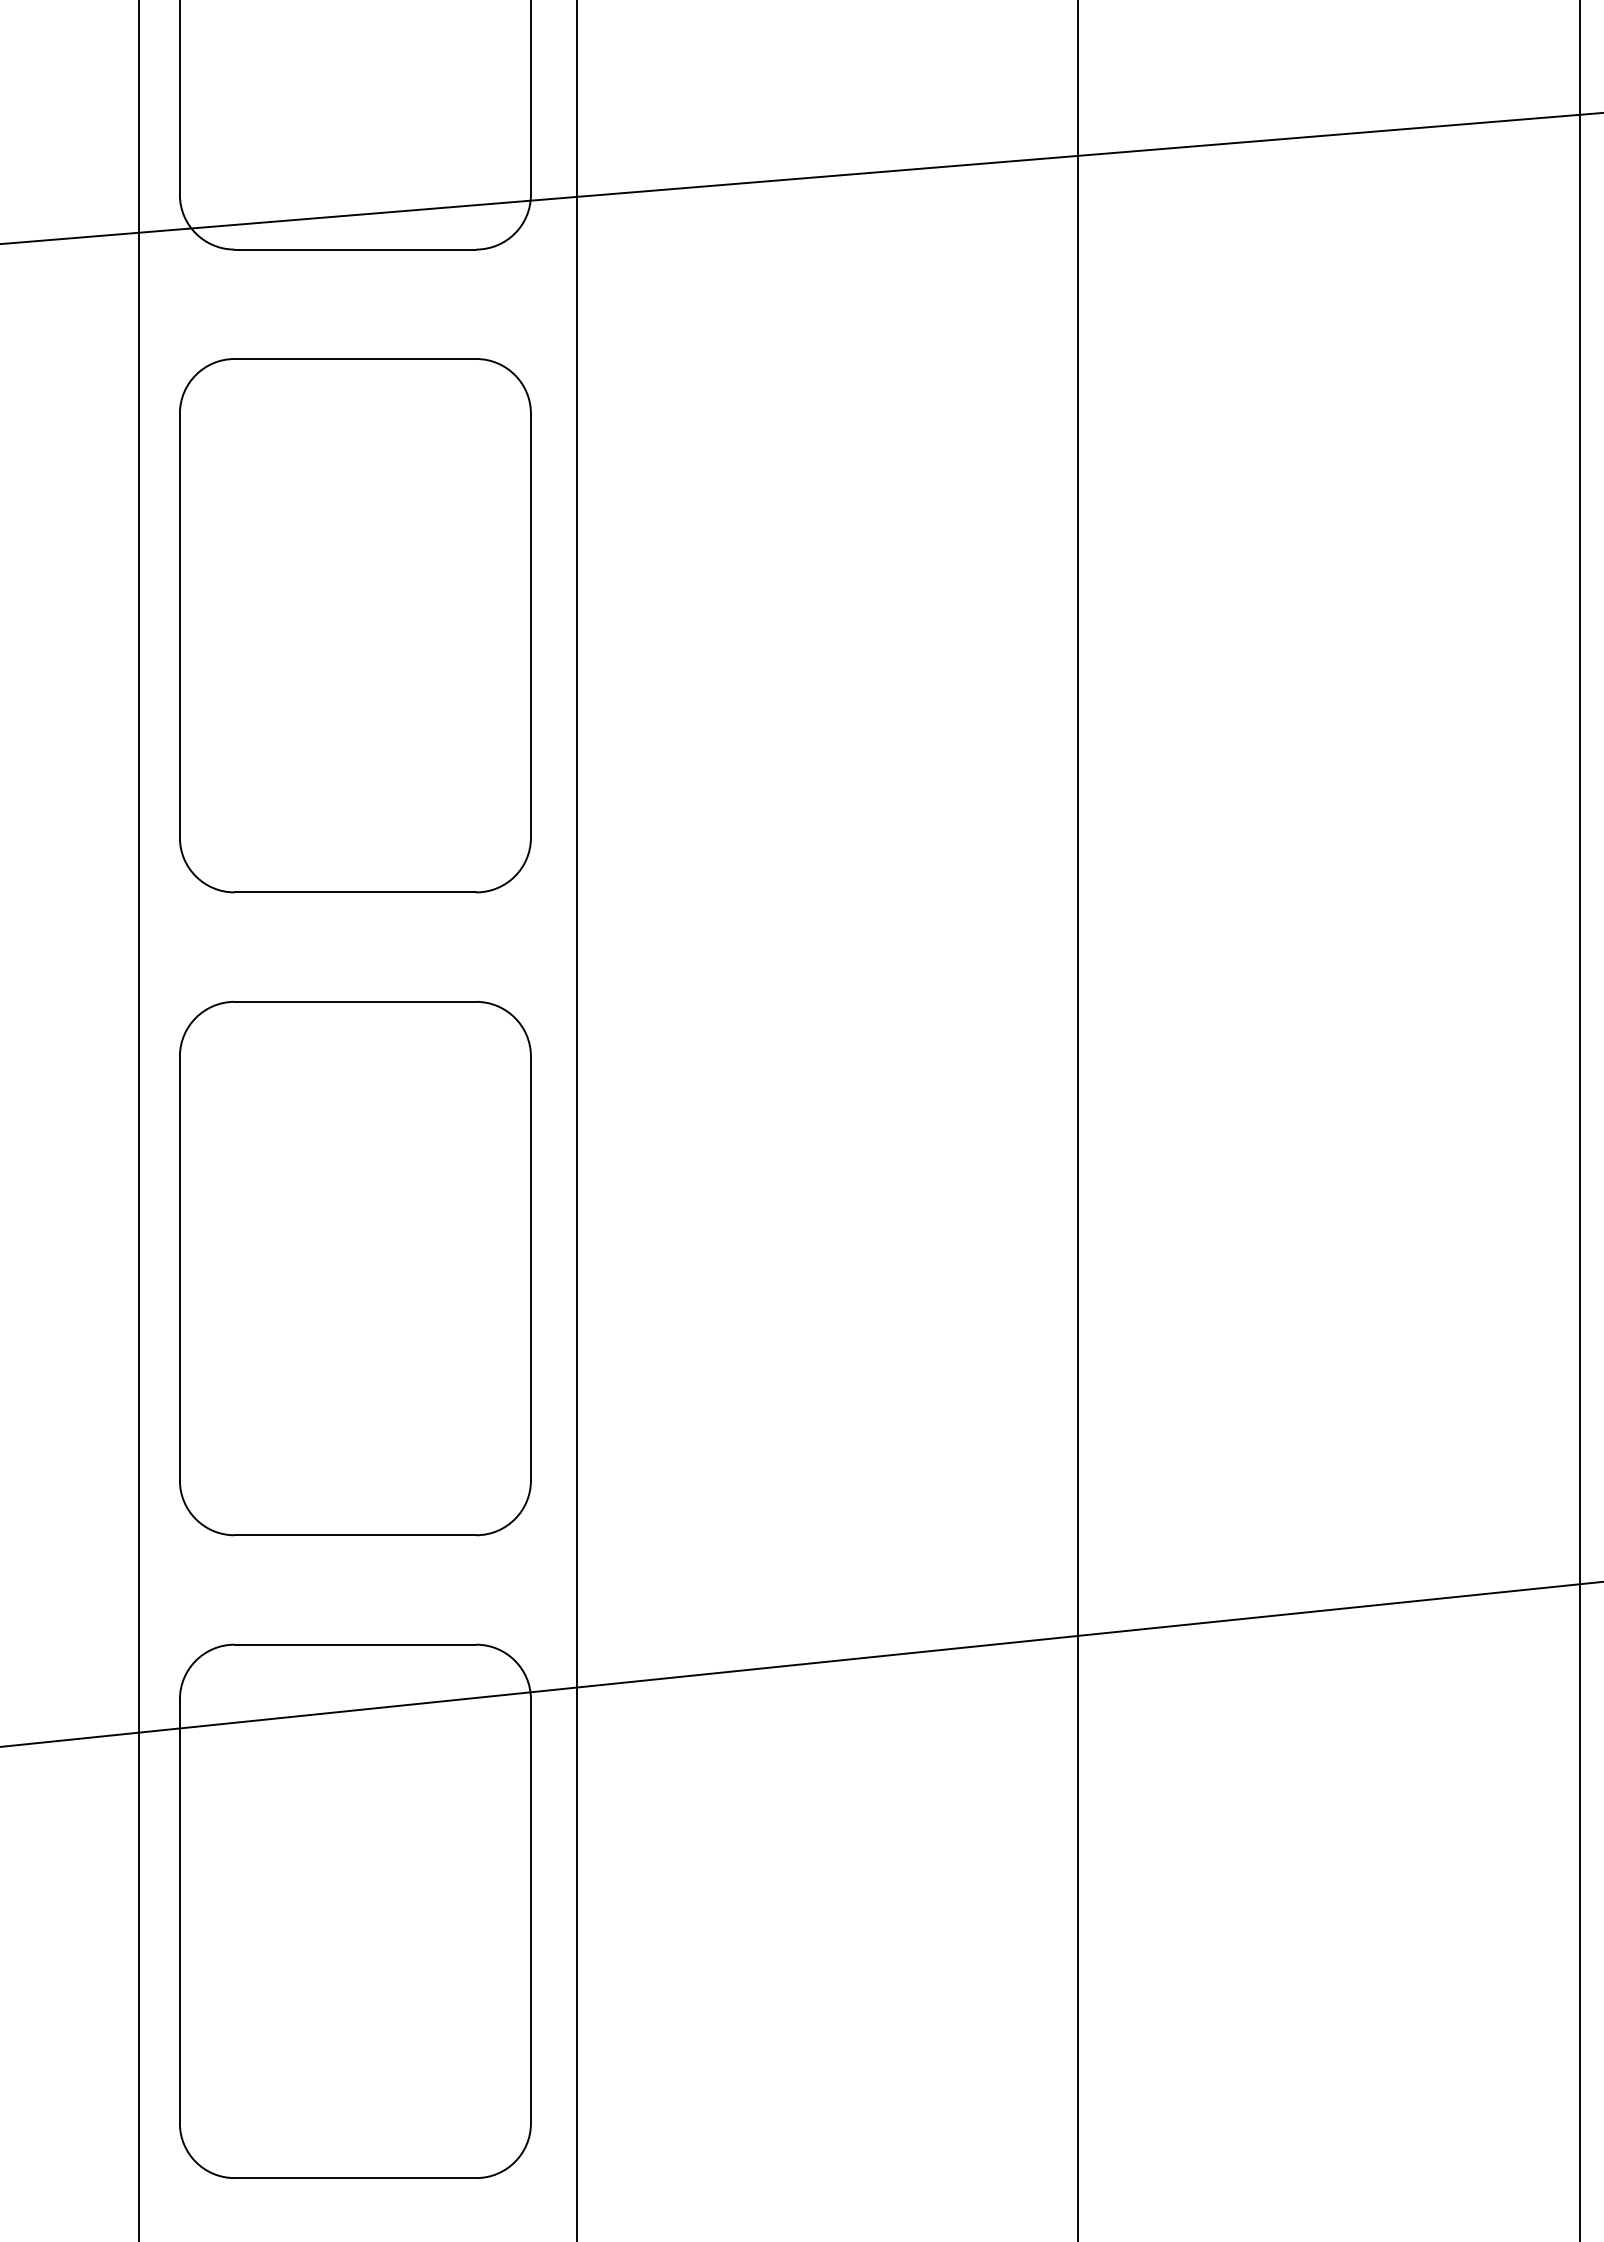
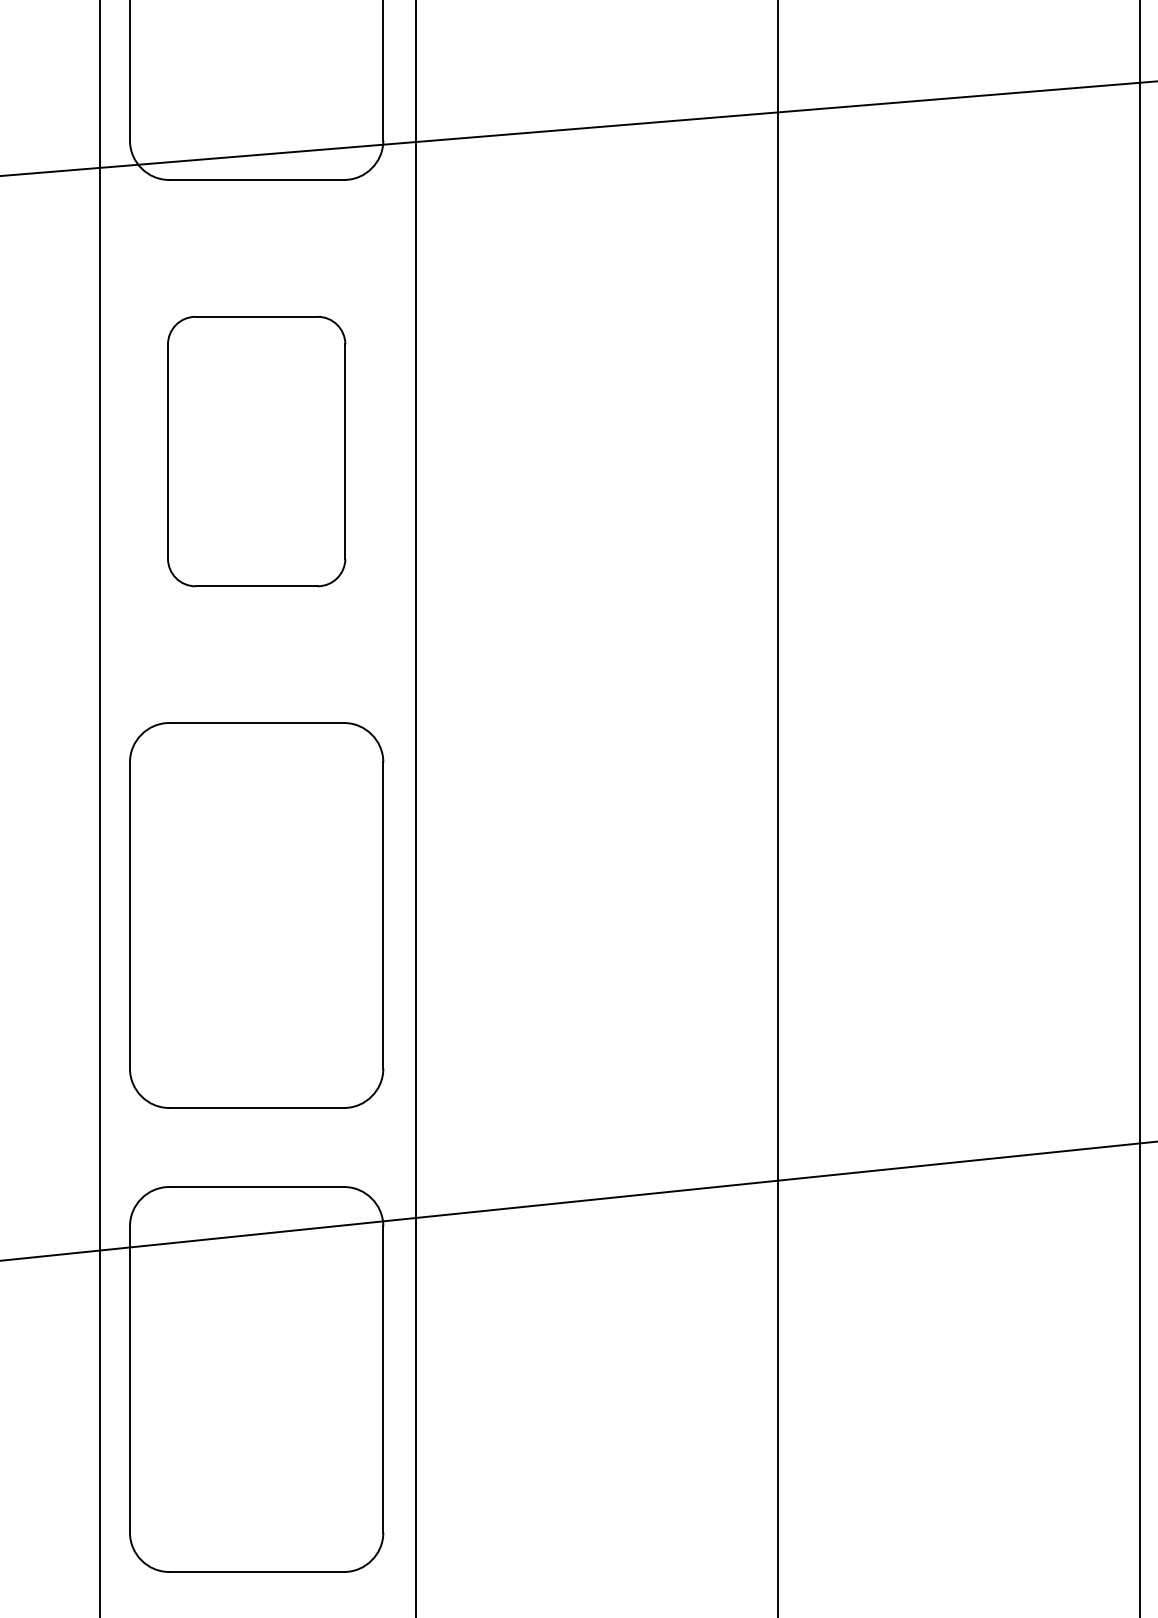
part: (355, 625) -> (256, 451), size x0.7

